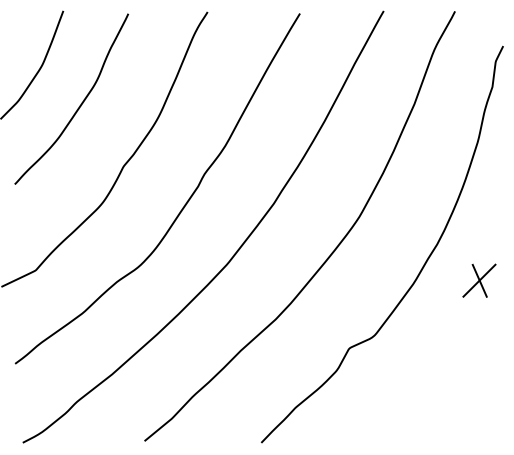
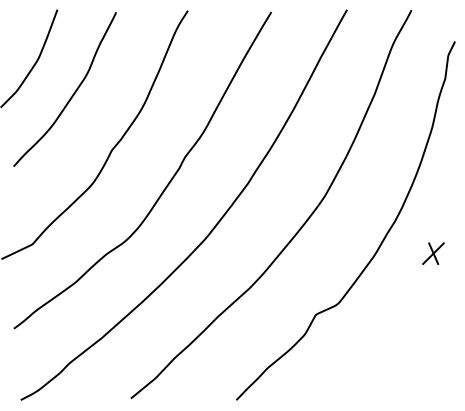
part: (478, 280) -> (432, 253), size x0.71

